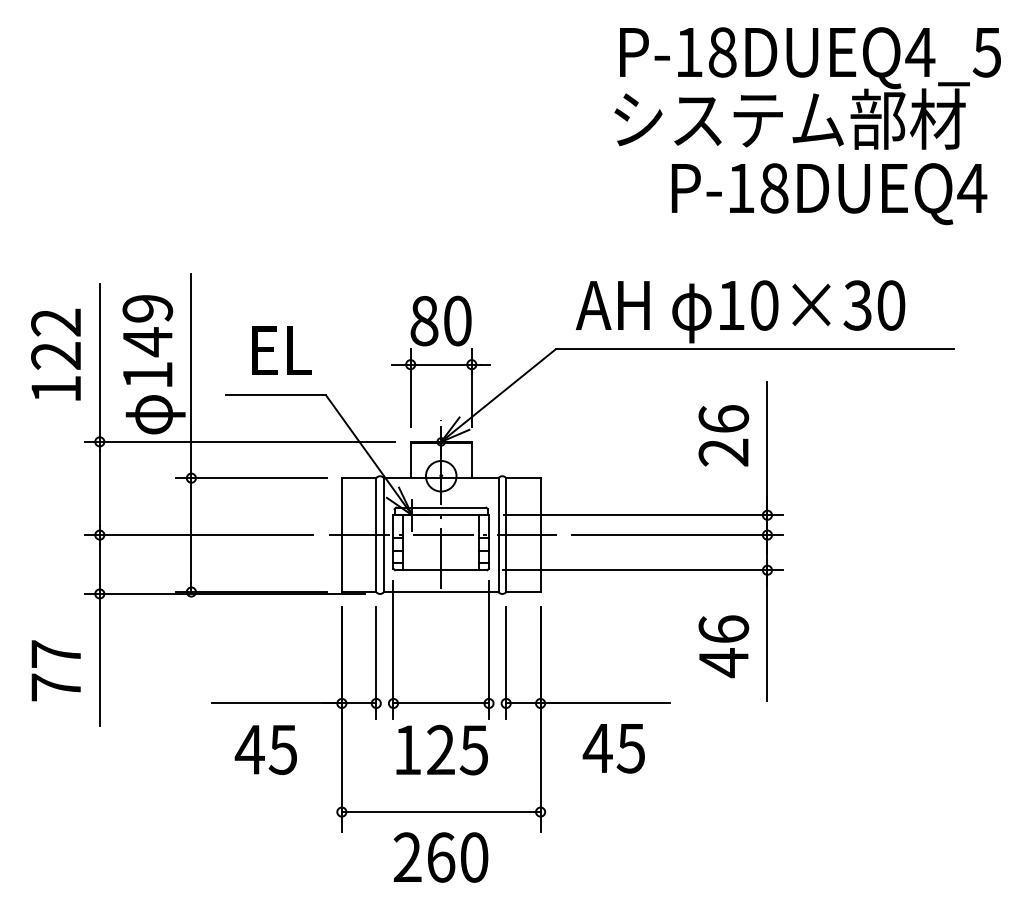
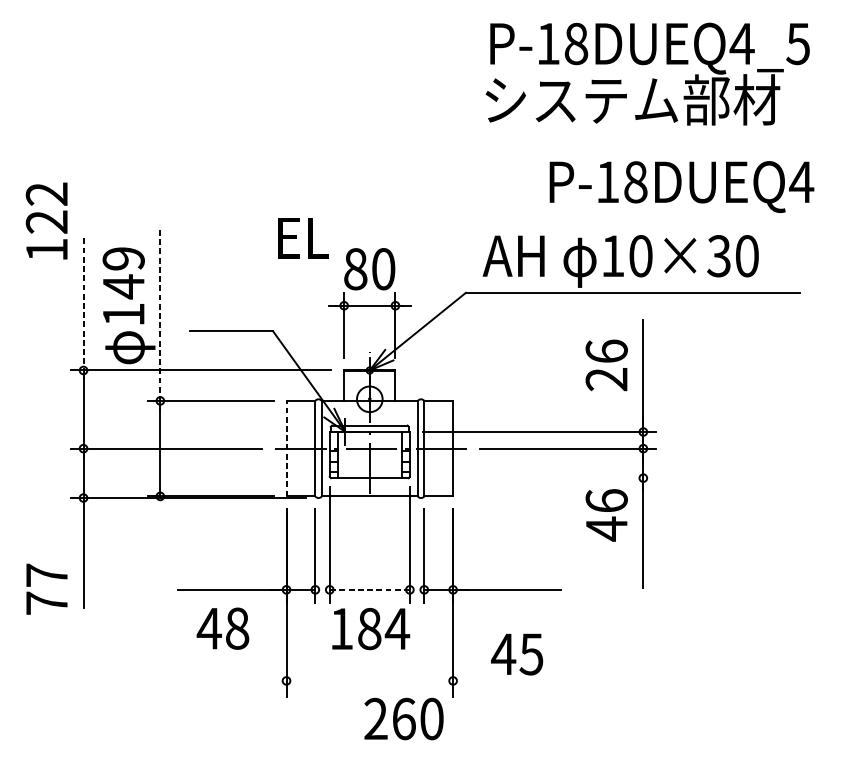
text: (807, 88) -> (647, 74), moved
text: (829, 194) -> (681, 187), moved
text: (281, 350) -> (302, 237), moved
text: (55, 354) -> (46, 220), moved
line: (99, 363) -> (83, 304), solid -> dashed
line: (191, 376) -> (160, 315), solid -> dashed
line: (341, 535) -> (286, 448), solid -> dashed
line: (642, 570) -> (538, 478), removed
text: (723, 646) -> (606, 515), moved
text: (55, 670) -> (46, 589), moved
line: (441, 703) -> (370, 589), solid -> dashed
text: (613, 748) -> (516, 654), moved
text: (282, 749) -> (236, 628), 45 -> 48
text: (458, 749) -> (384, 628), 125 -> 184
line: (440, 812) -> (369, 681), removed
text: (440, 857) -> (403, 718), moved

